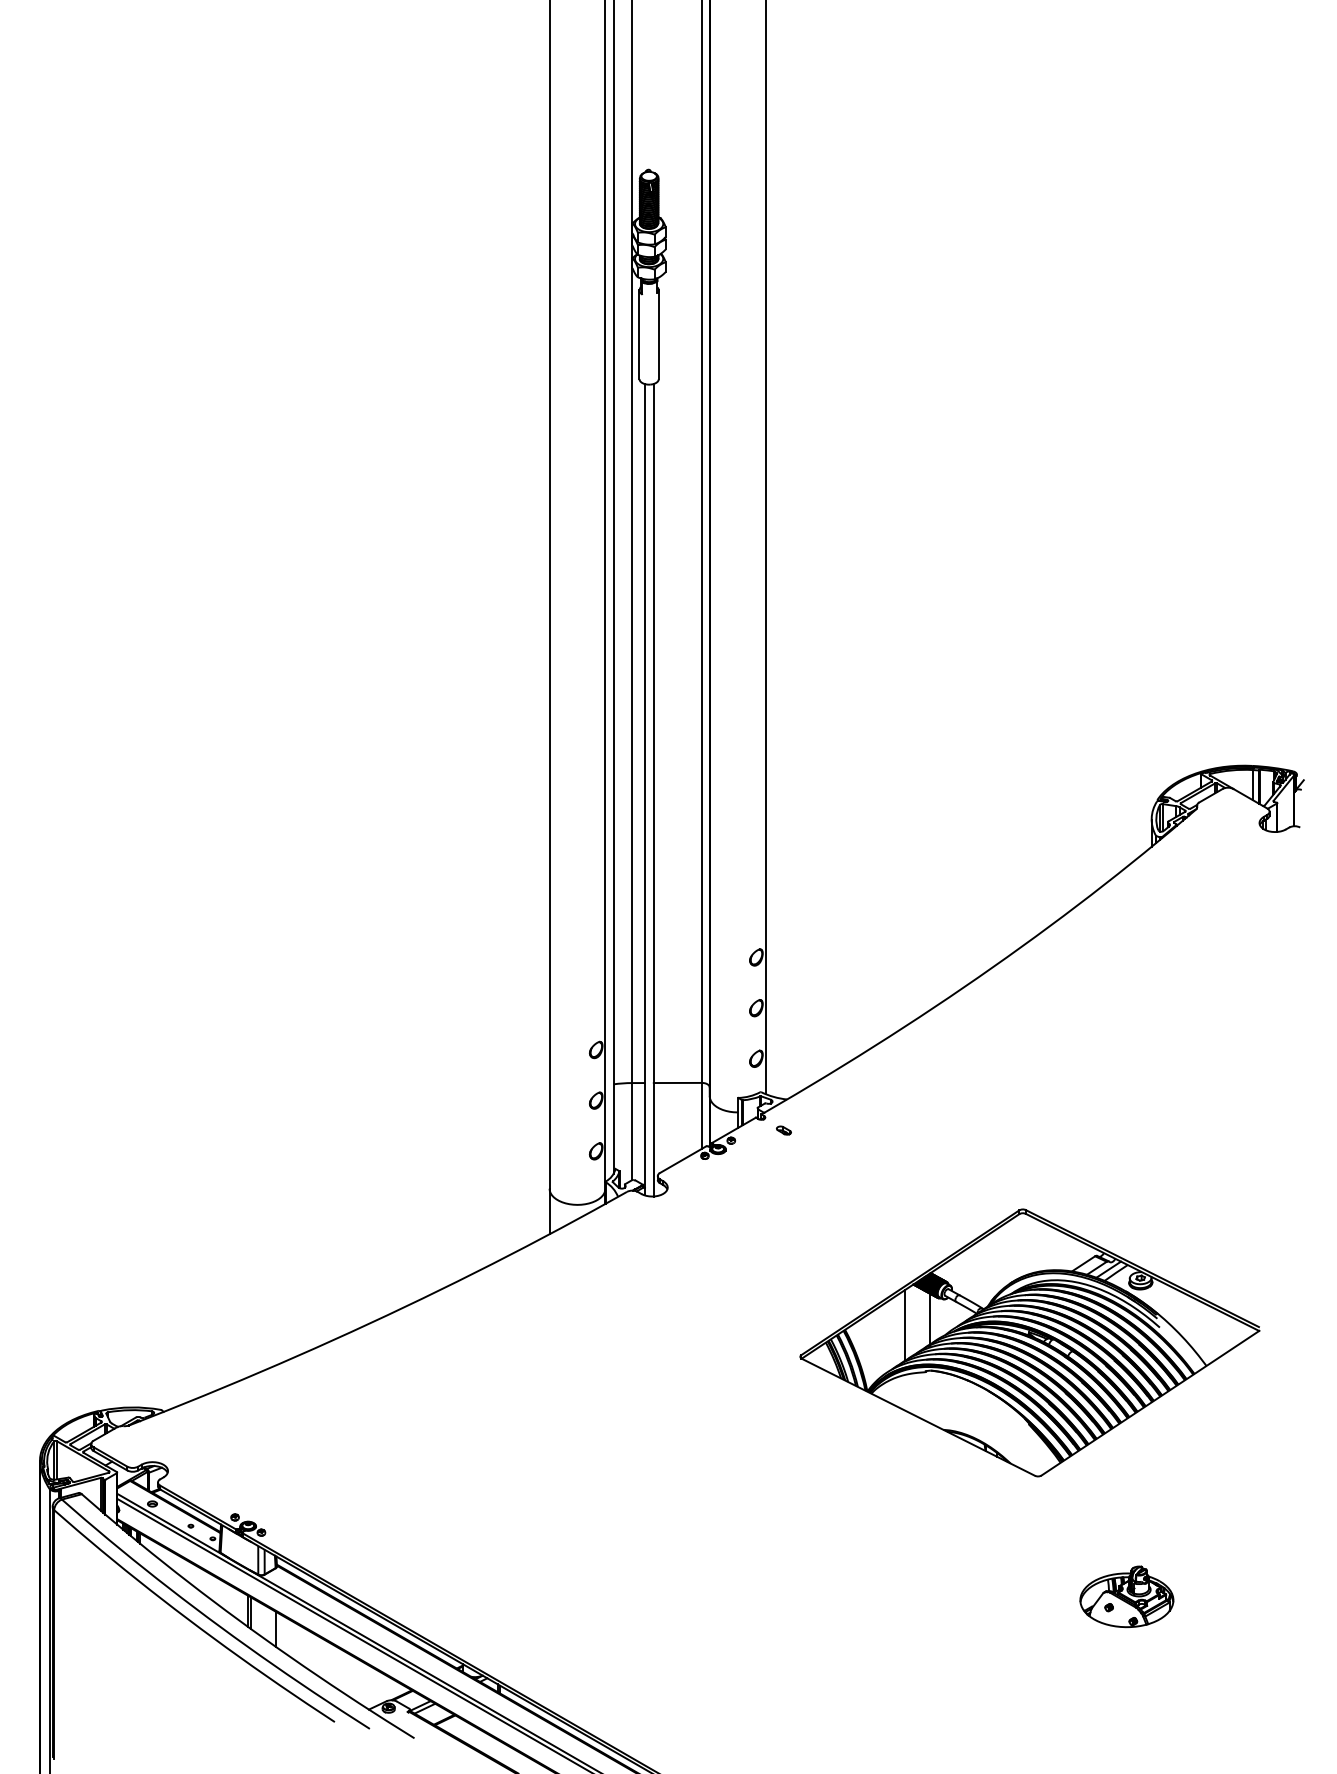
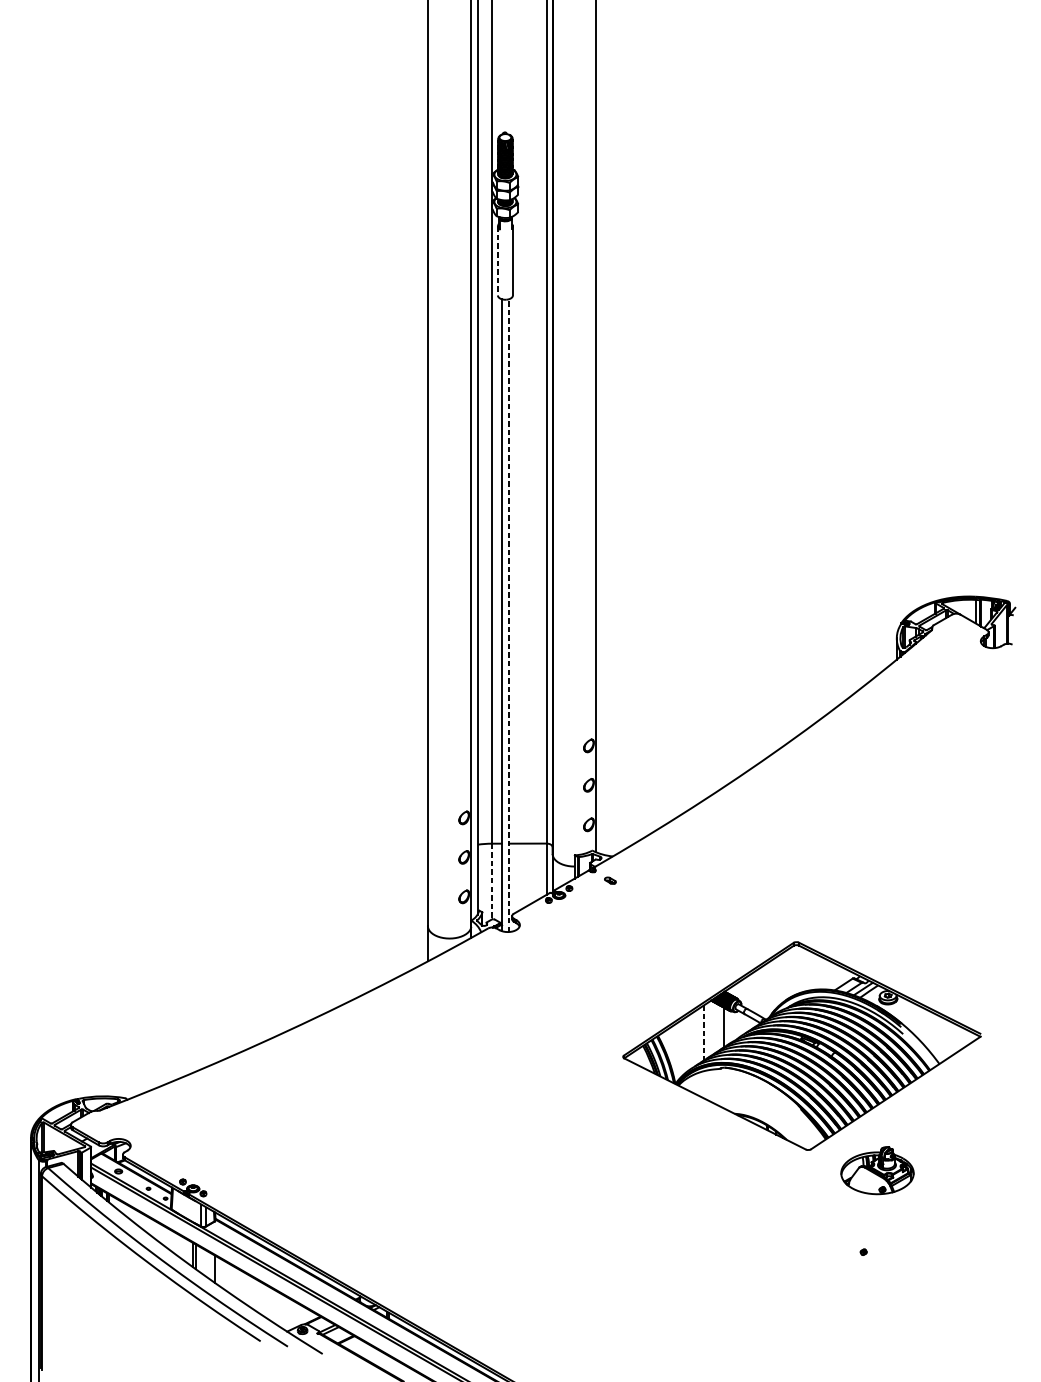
line: (639, 335) -> (497, 261), solid -> dashed
line: (653, 789) -> (508, 615), solid -> dashed
line: (631, 1131) -> (491, 881), solid -> dashed
line: (904, 1326) -> (704, 1033), solid -> dashed
part: (1126, 1596) -> (877, 1170), moved

